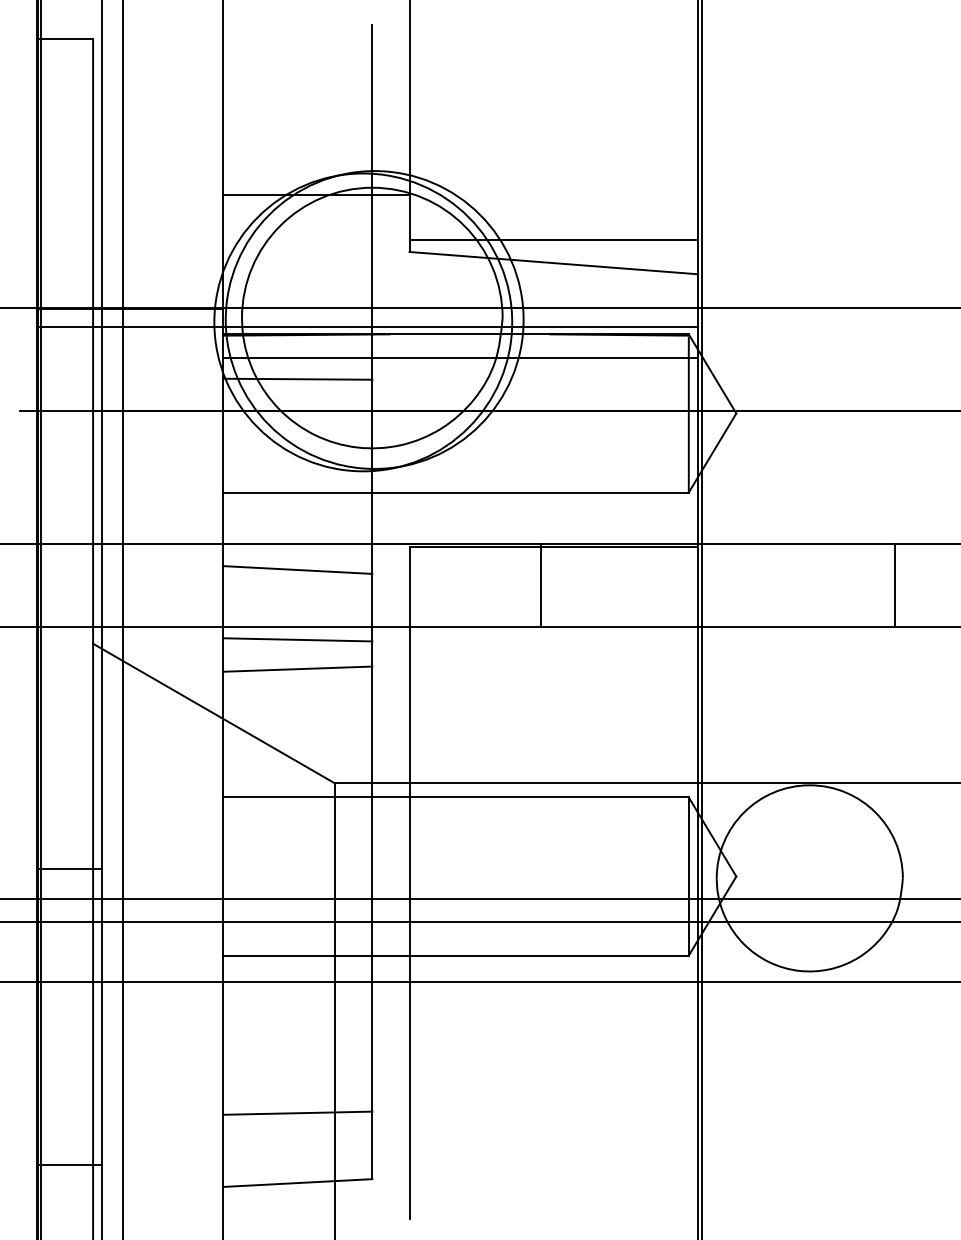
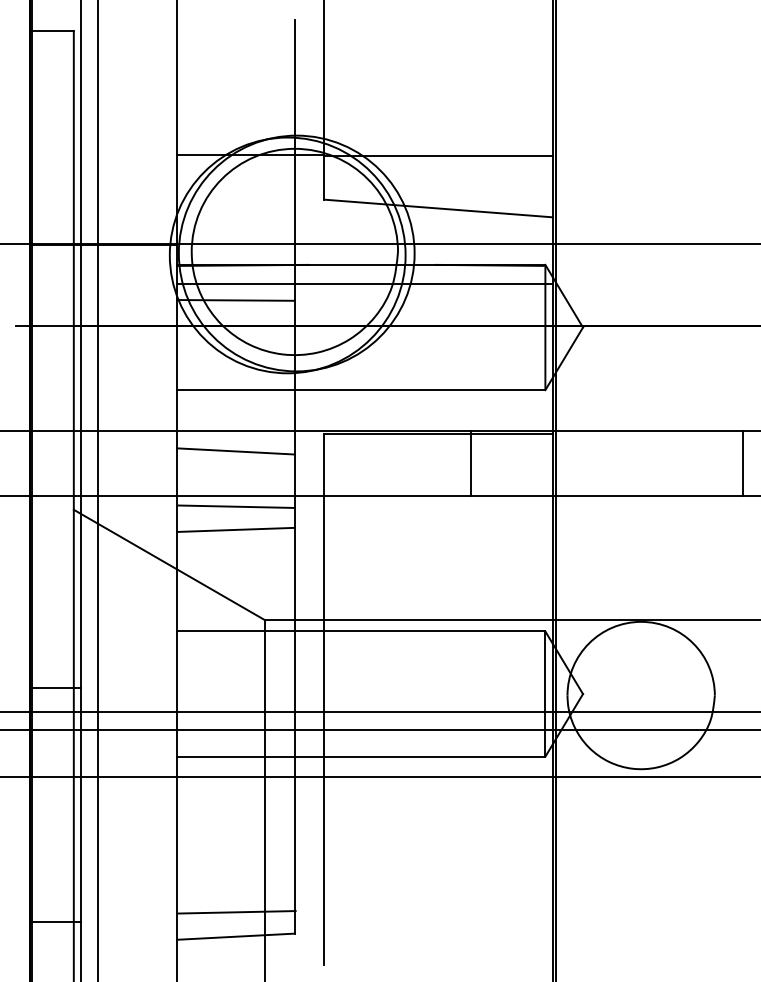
line: (553, 240) -> (438, 156), moved
line: (367, 327) -> (291, 259), removed
line: (540, 585) -> (470, 463), moved
line: (895, 585) -> (743, 463), moved
line: (297, 1112) -> (236, 911), moved

